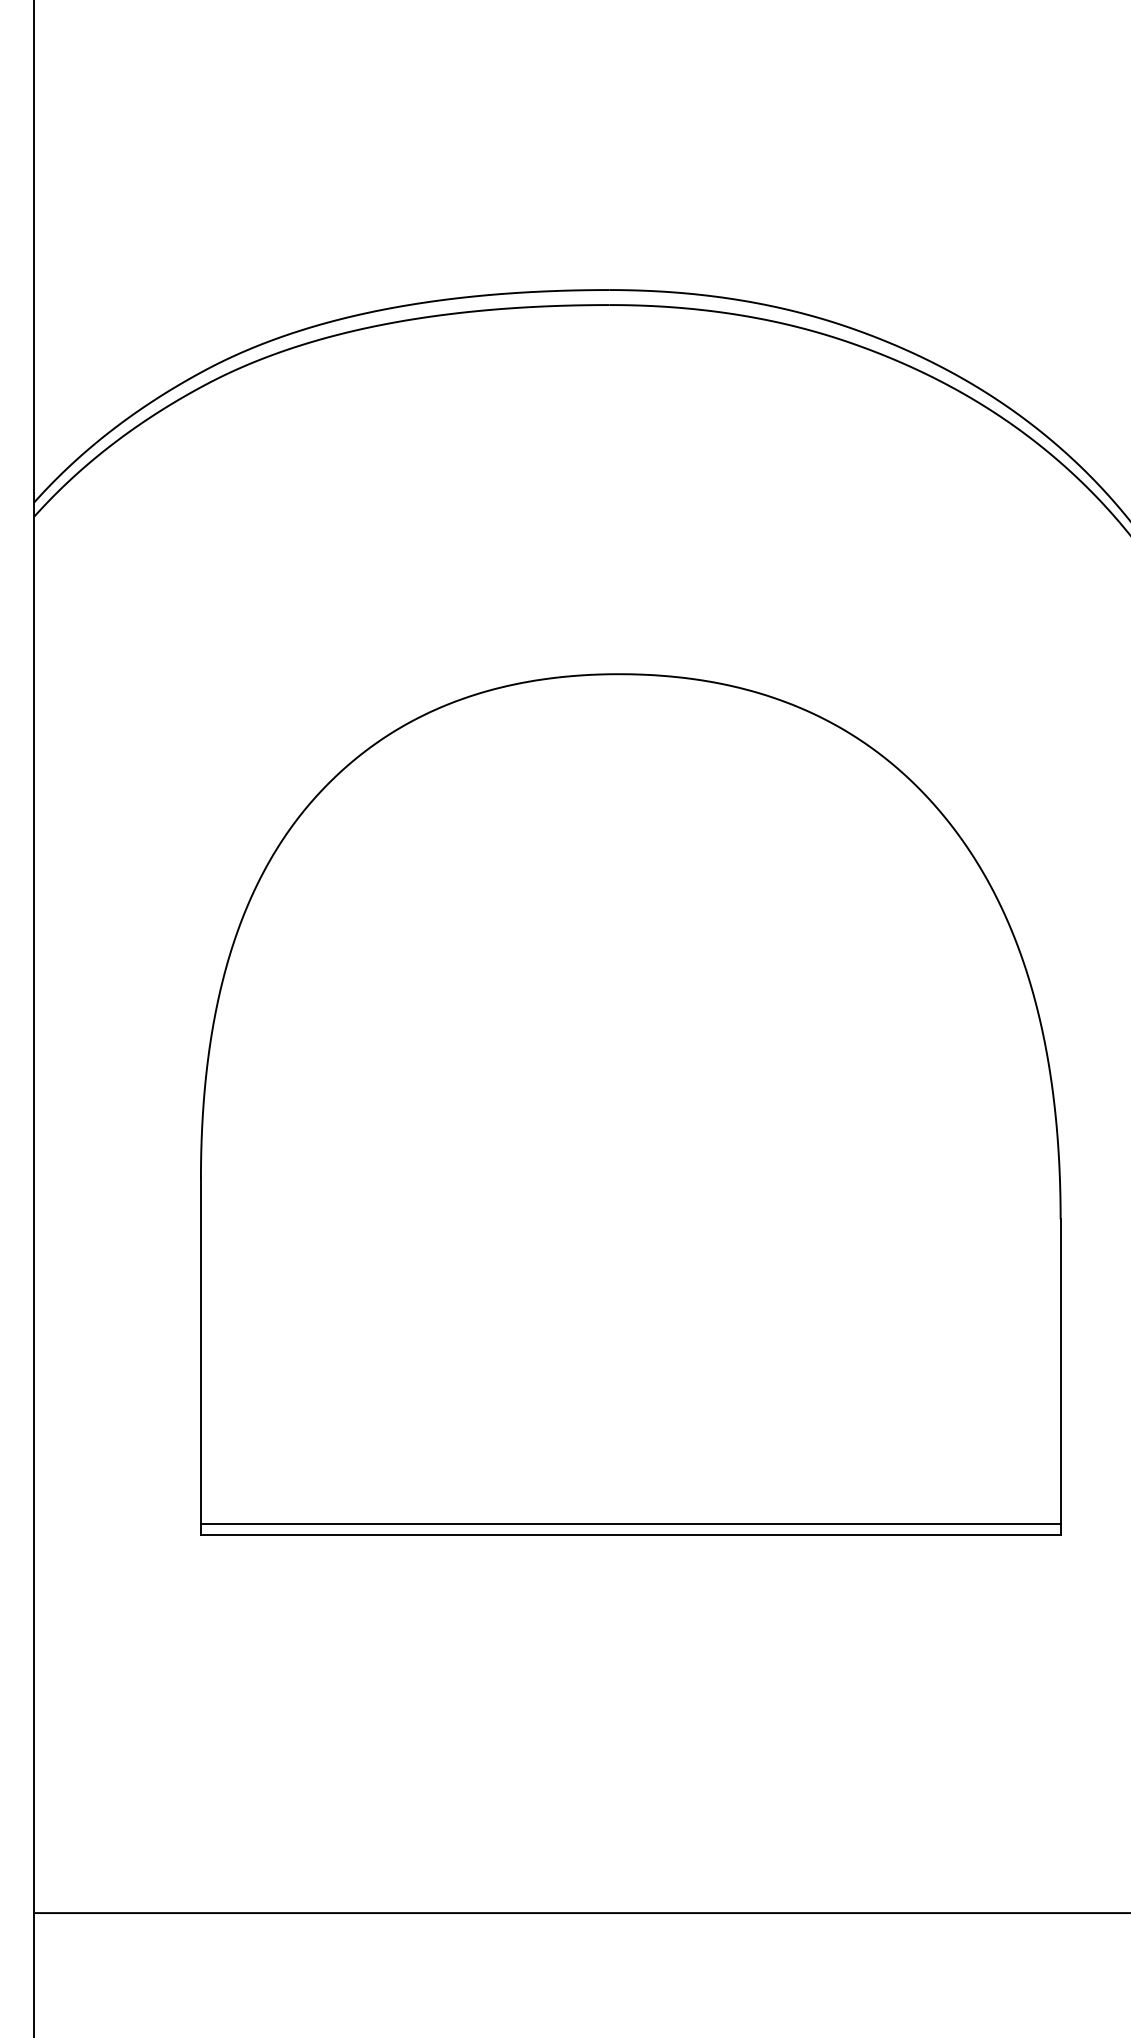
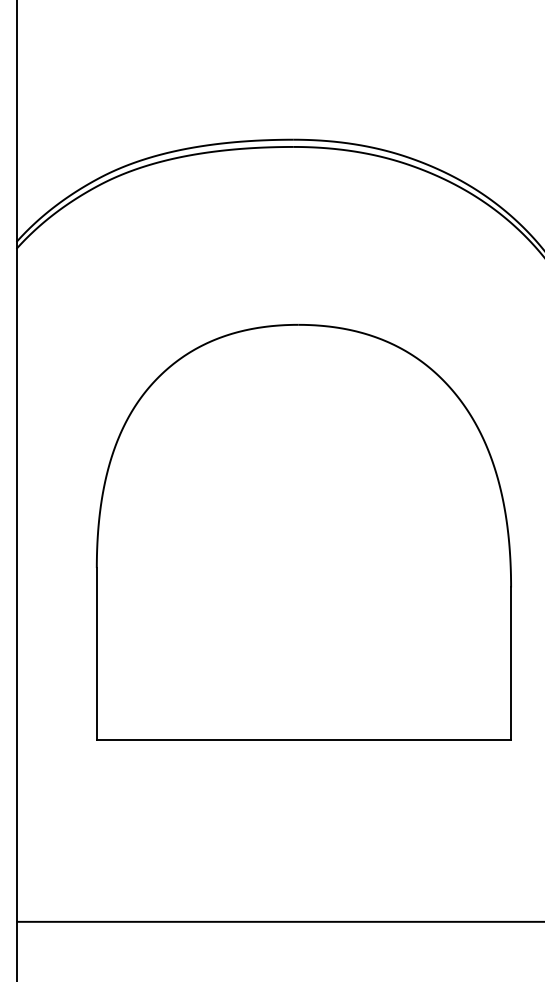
line: (629, 1524) -> (303, 734), removed

